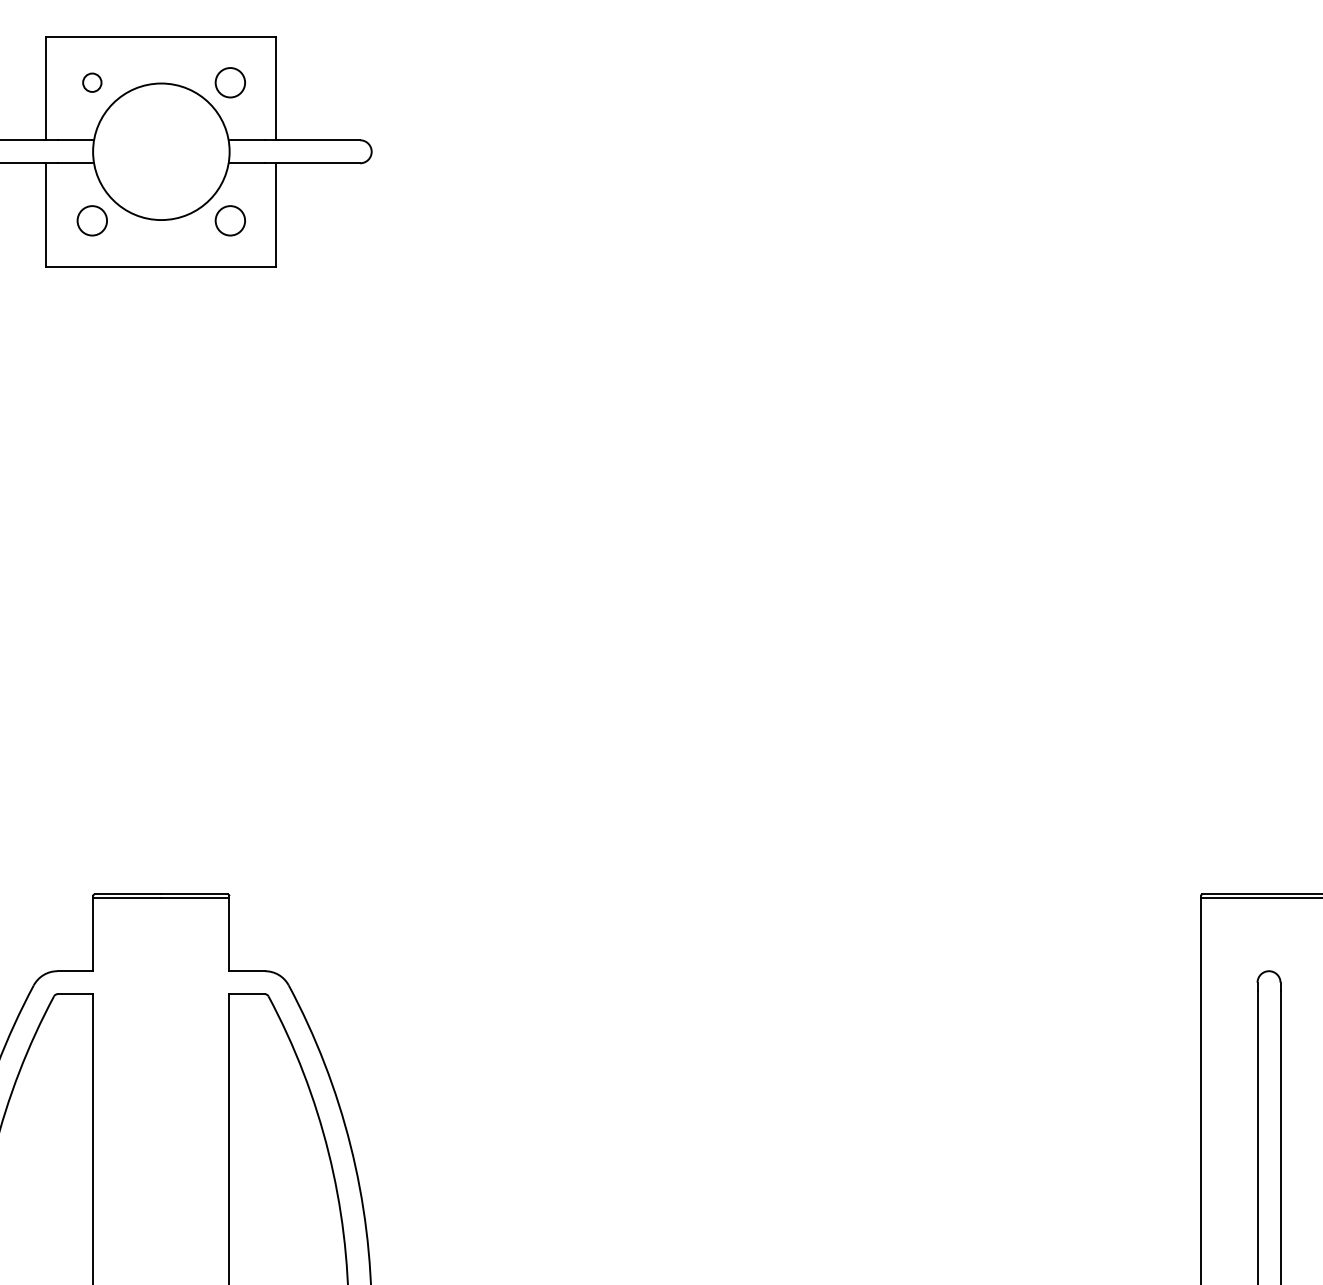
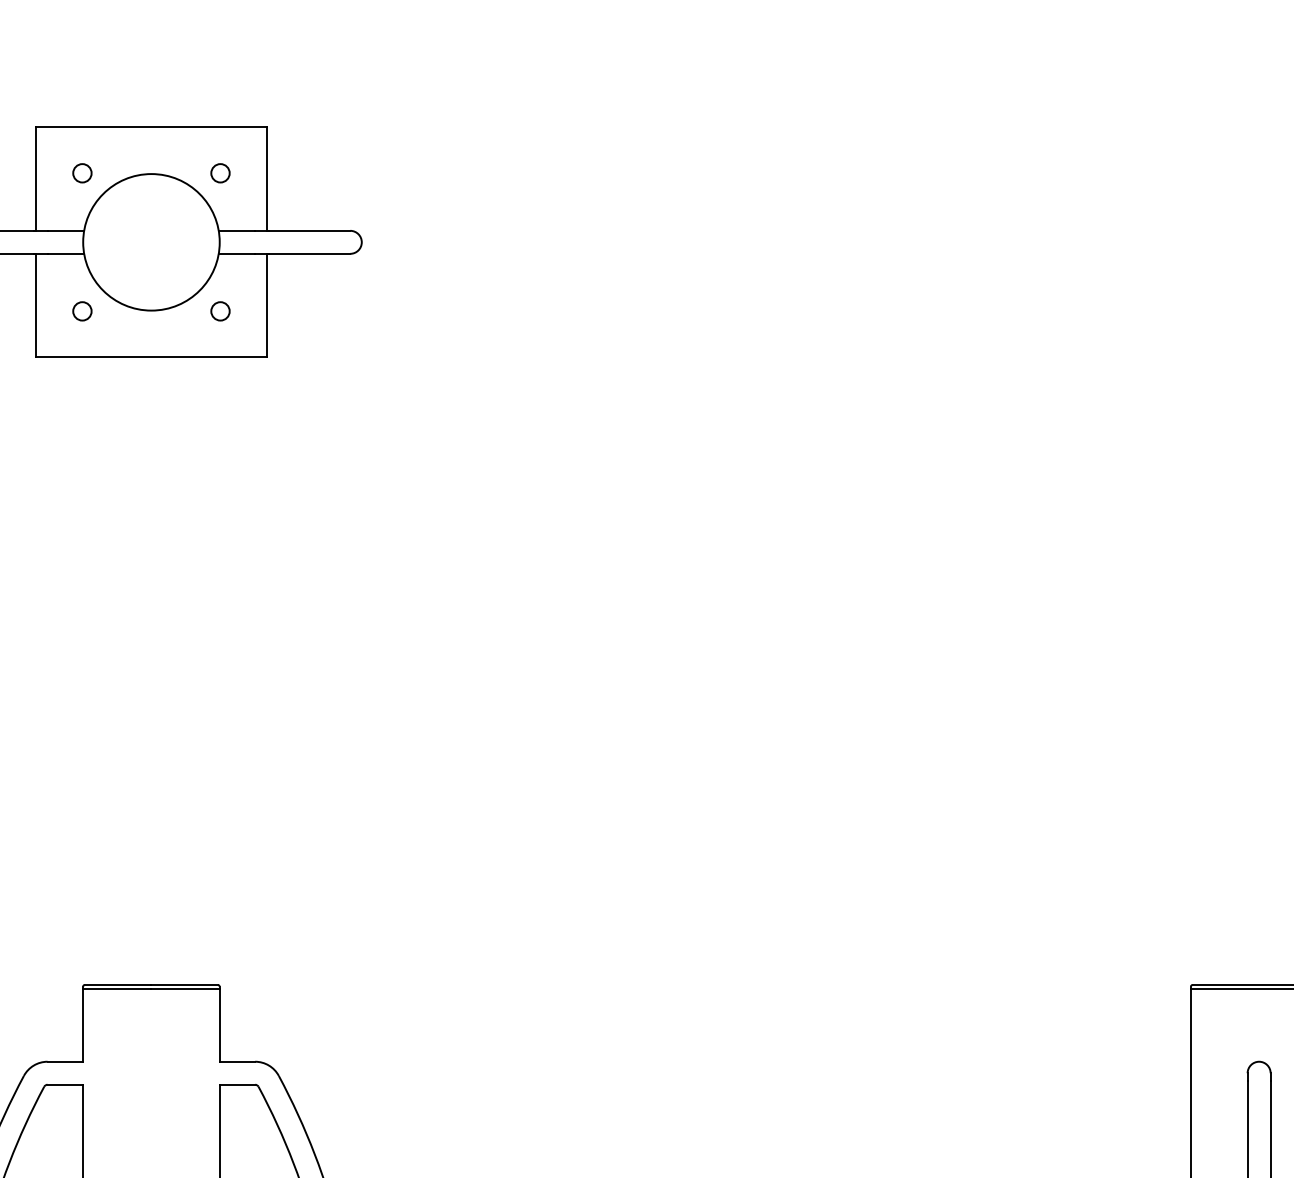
circle: (230, 82) -> (220, 173), size x0.62
circle: (92, 220) -> (82, 311), size x0.62
circle: (230, 220) -> (220, 311), size x0.62

